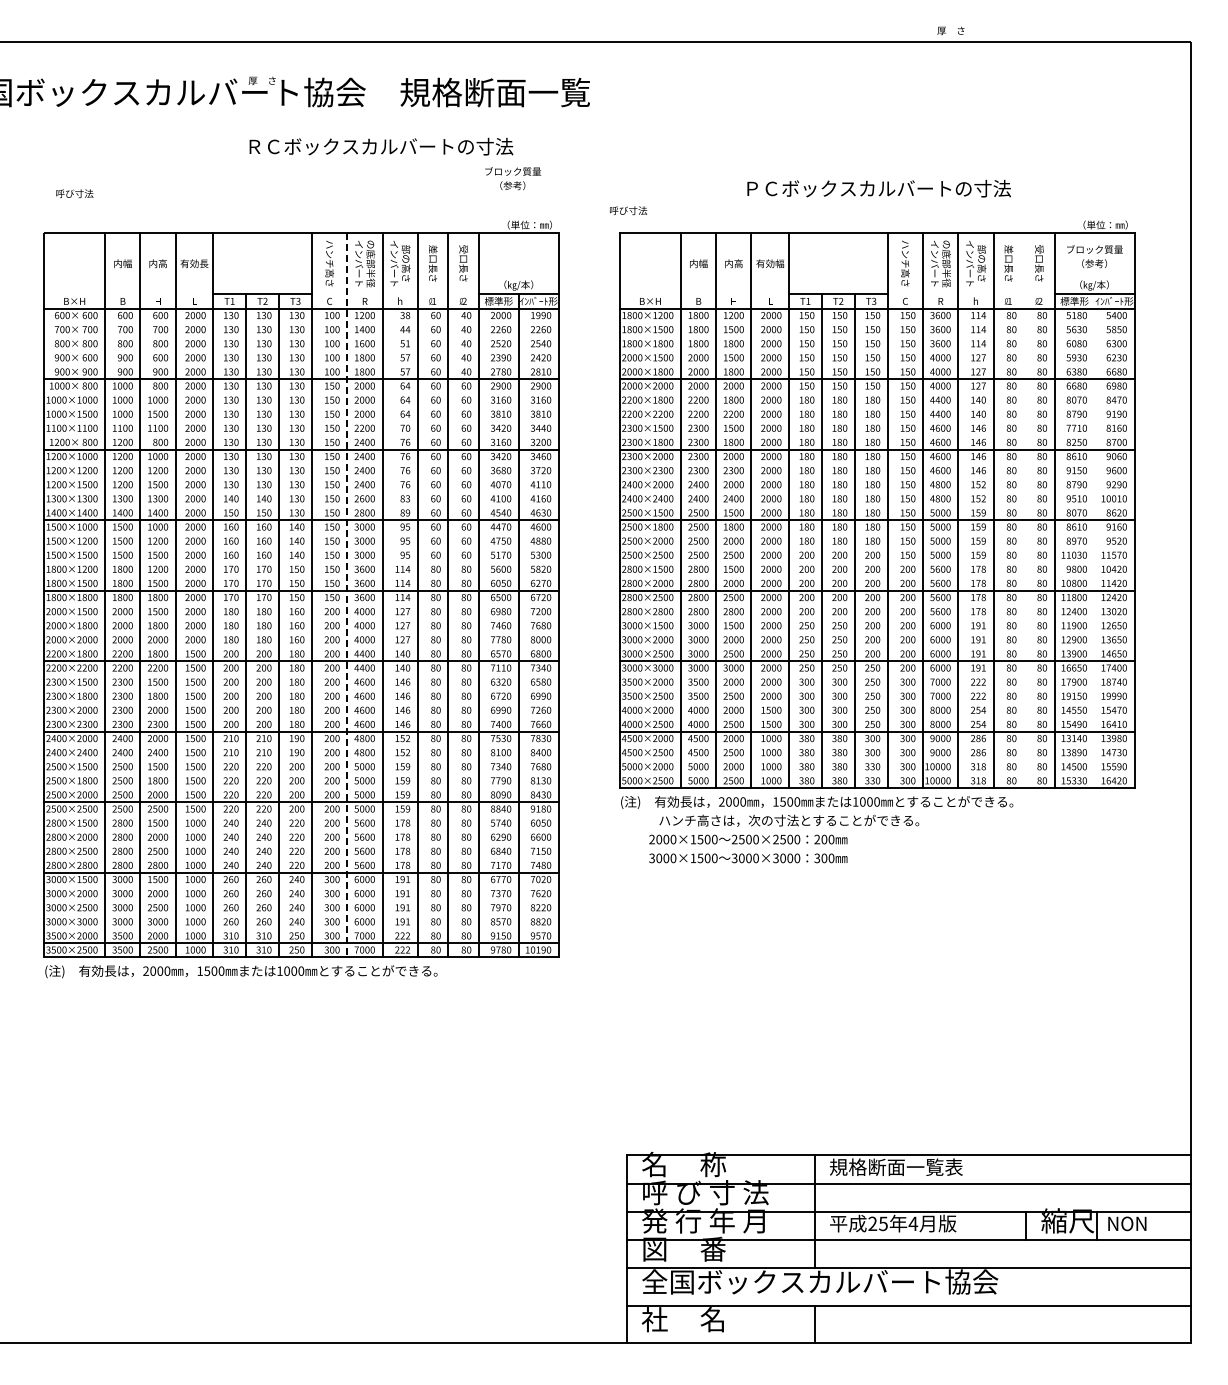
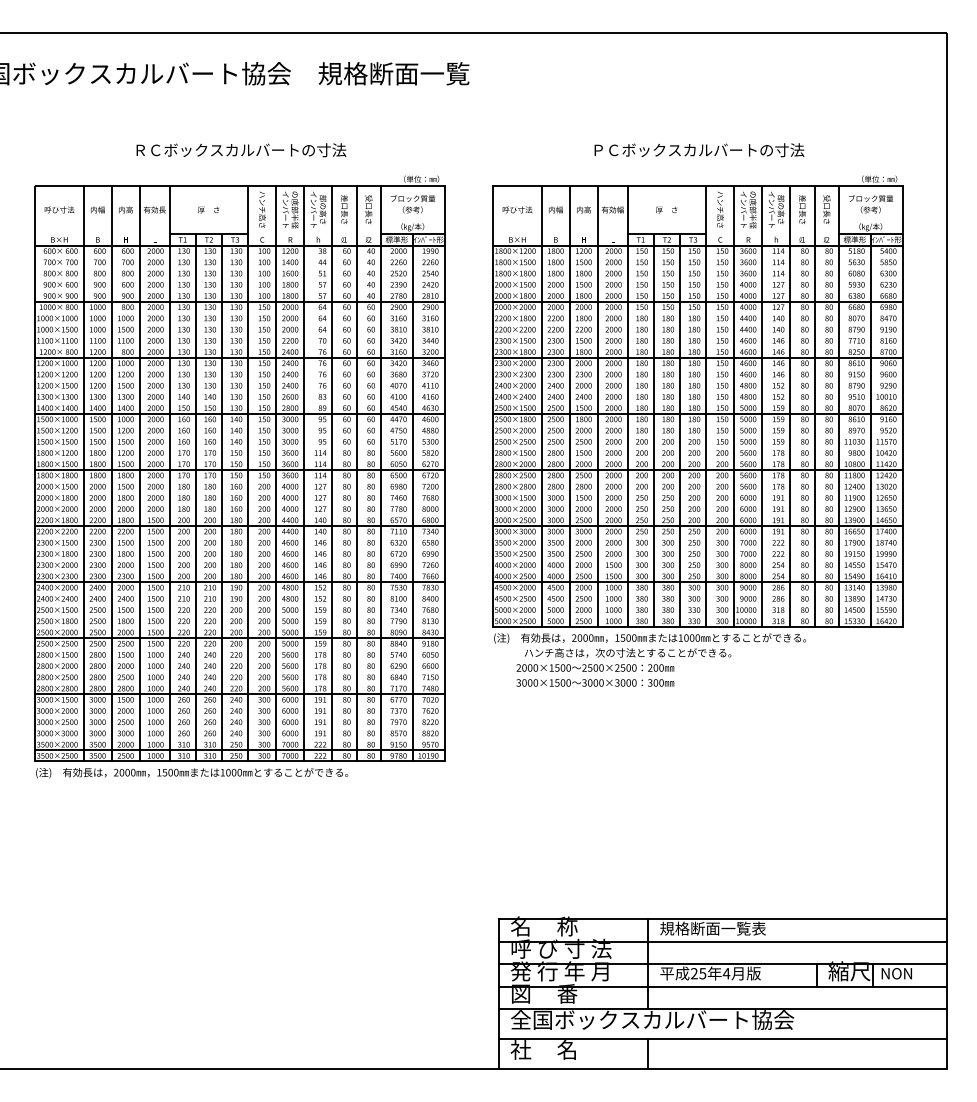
text: (950, 30) -> (666, 209), moved
text: (261, 80) -> (208, 209), moved
text: (381, 146) -> (241, 150), moved
text: (513, 178) -> (413, 204), moved
text: (74, 193) -> (59, 209), moved
text: (628, 210) -> (517, 209), moved
line: (1024, 510) -> (815, 406), added
line: (1094, 540) -> (870, 430), added
line: (347, 595) -> (276, 473), dashed -> solid

